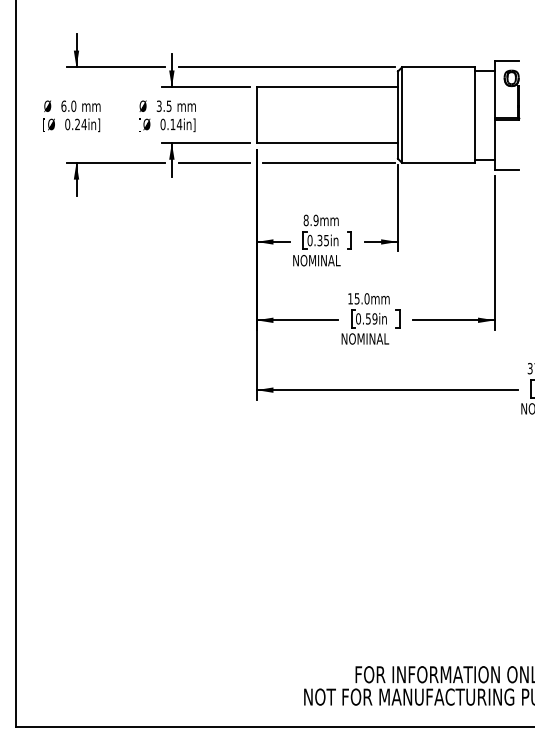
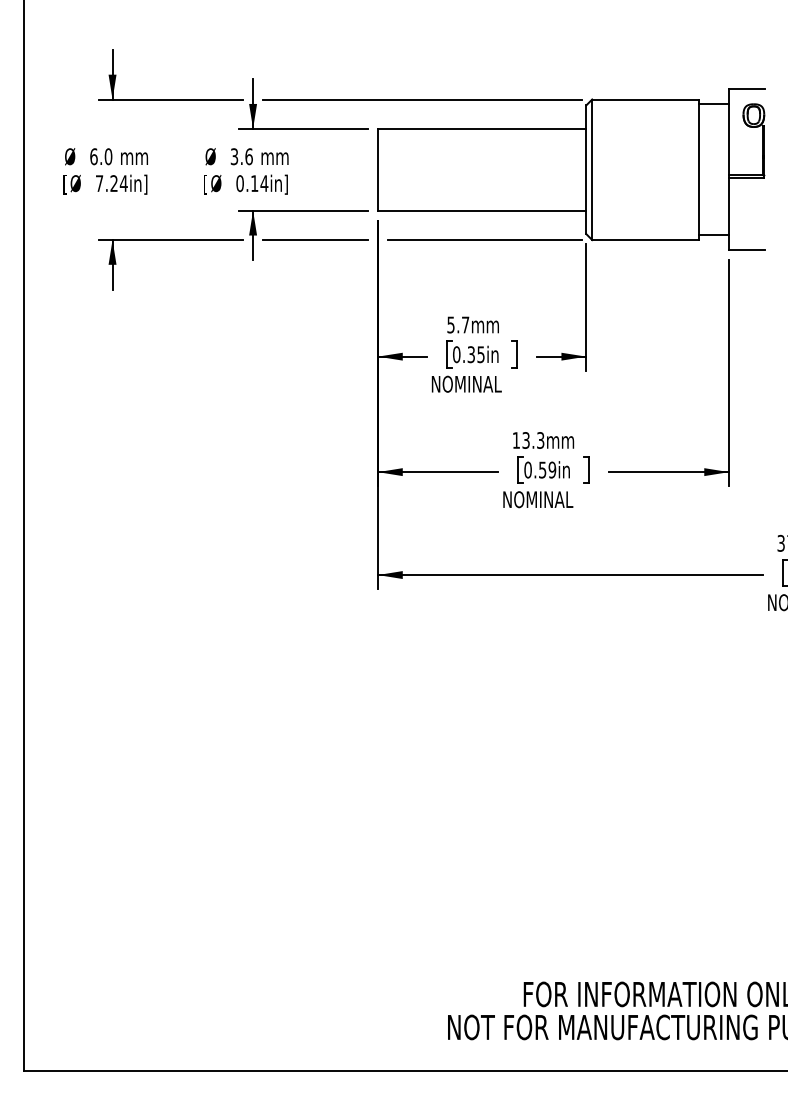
text: (168, 105) -> (248, 155), 3.5 -> 3.6
text: (67, 124) -> (99, 183), 0.24in] -> 7.24in]
text: (310, 220) -> (457, 325), 8.9mm -> 5.7mm
text: (362, 298) -> (534, 439), 15.0mm -> 13.3mm

